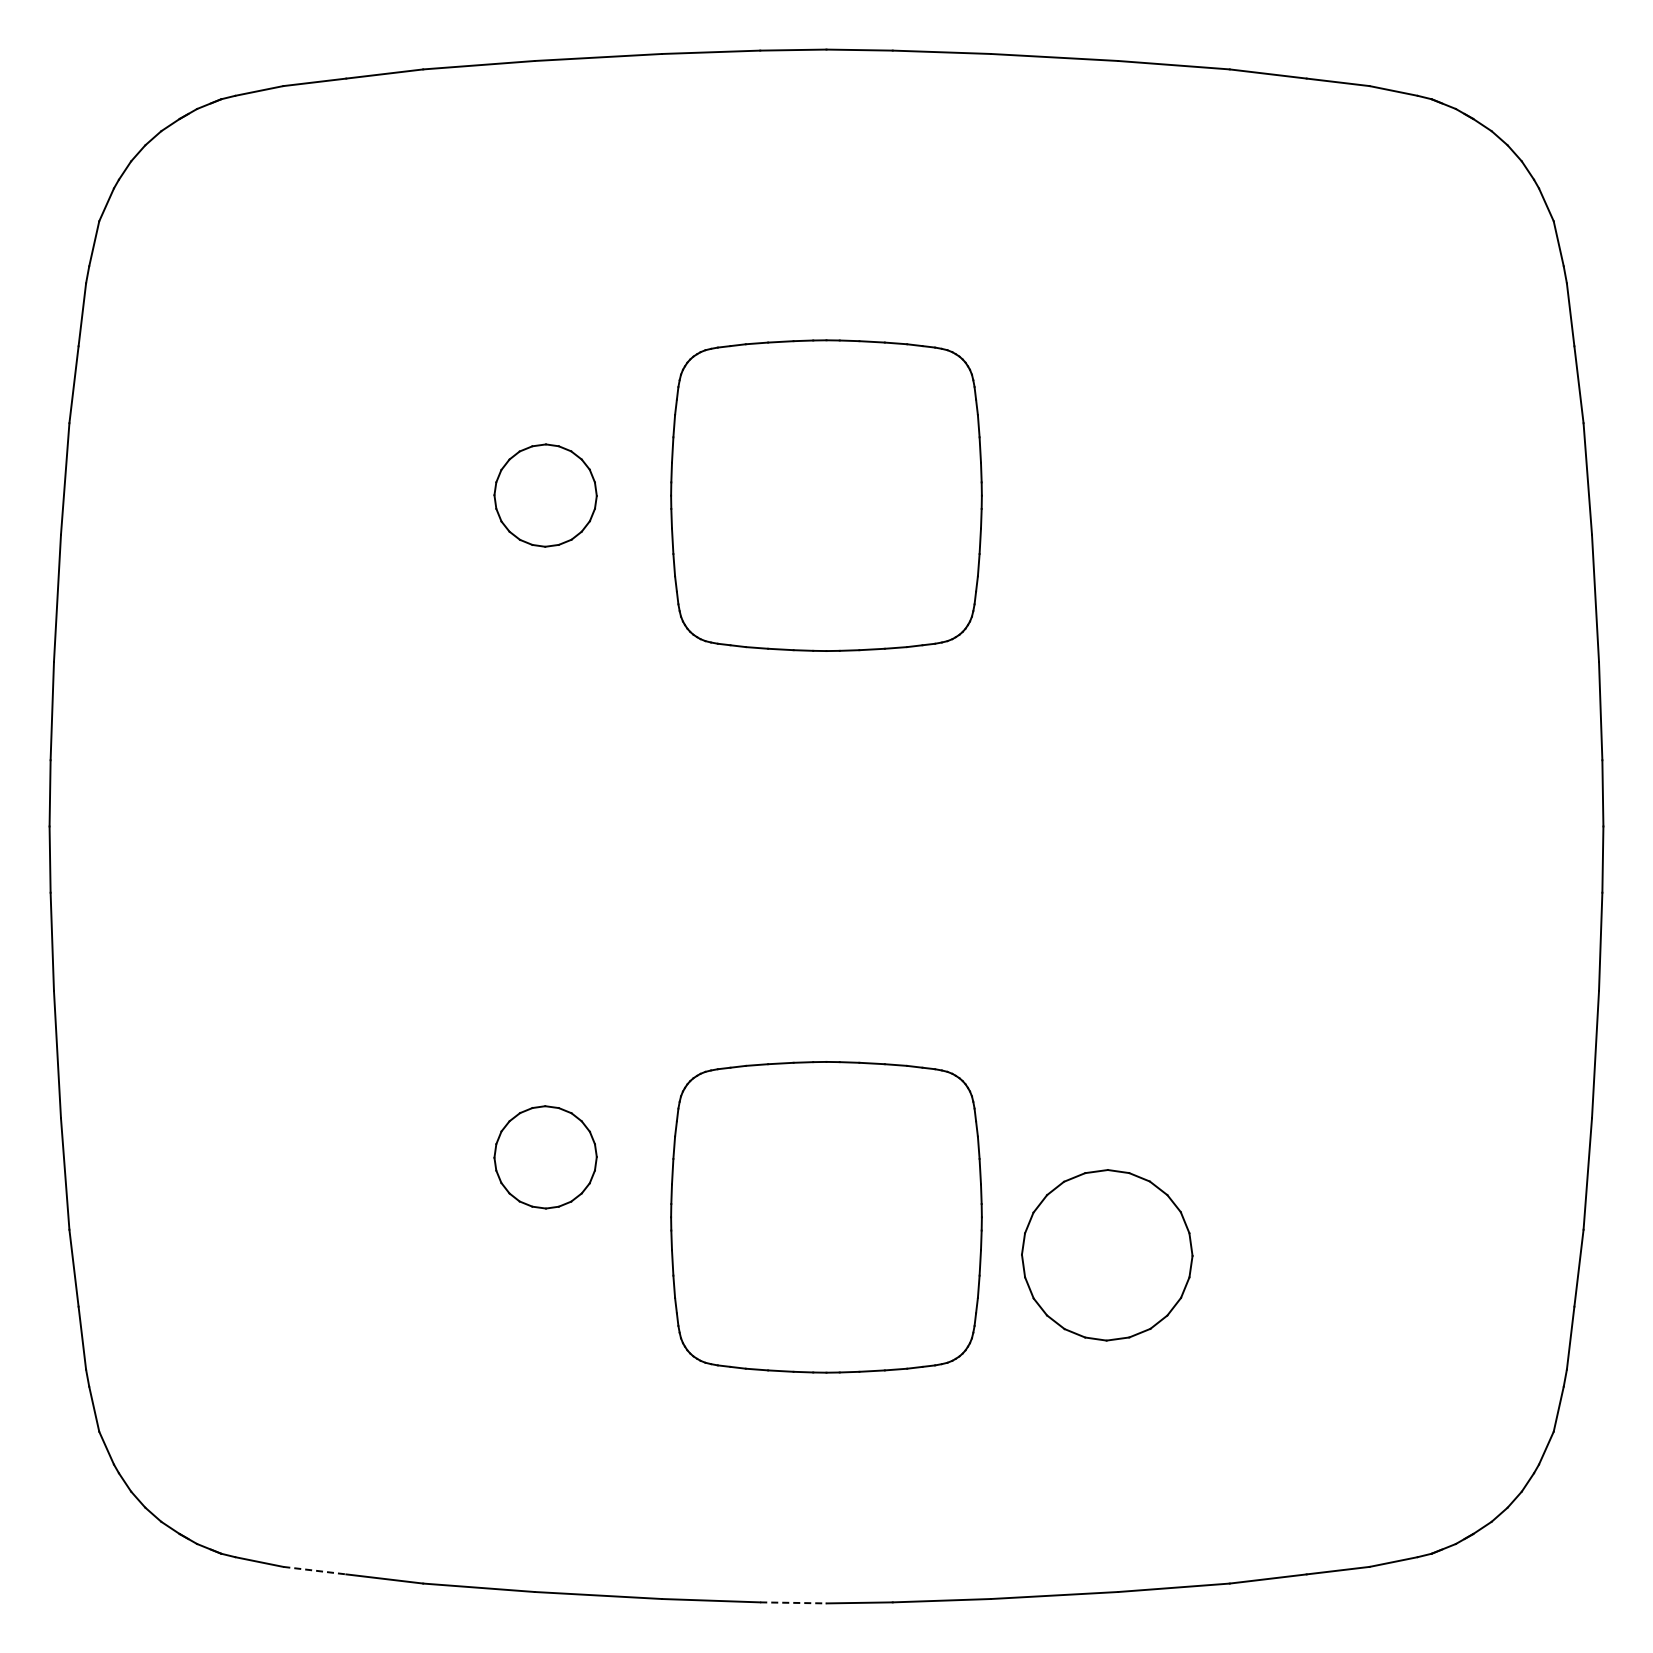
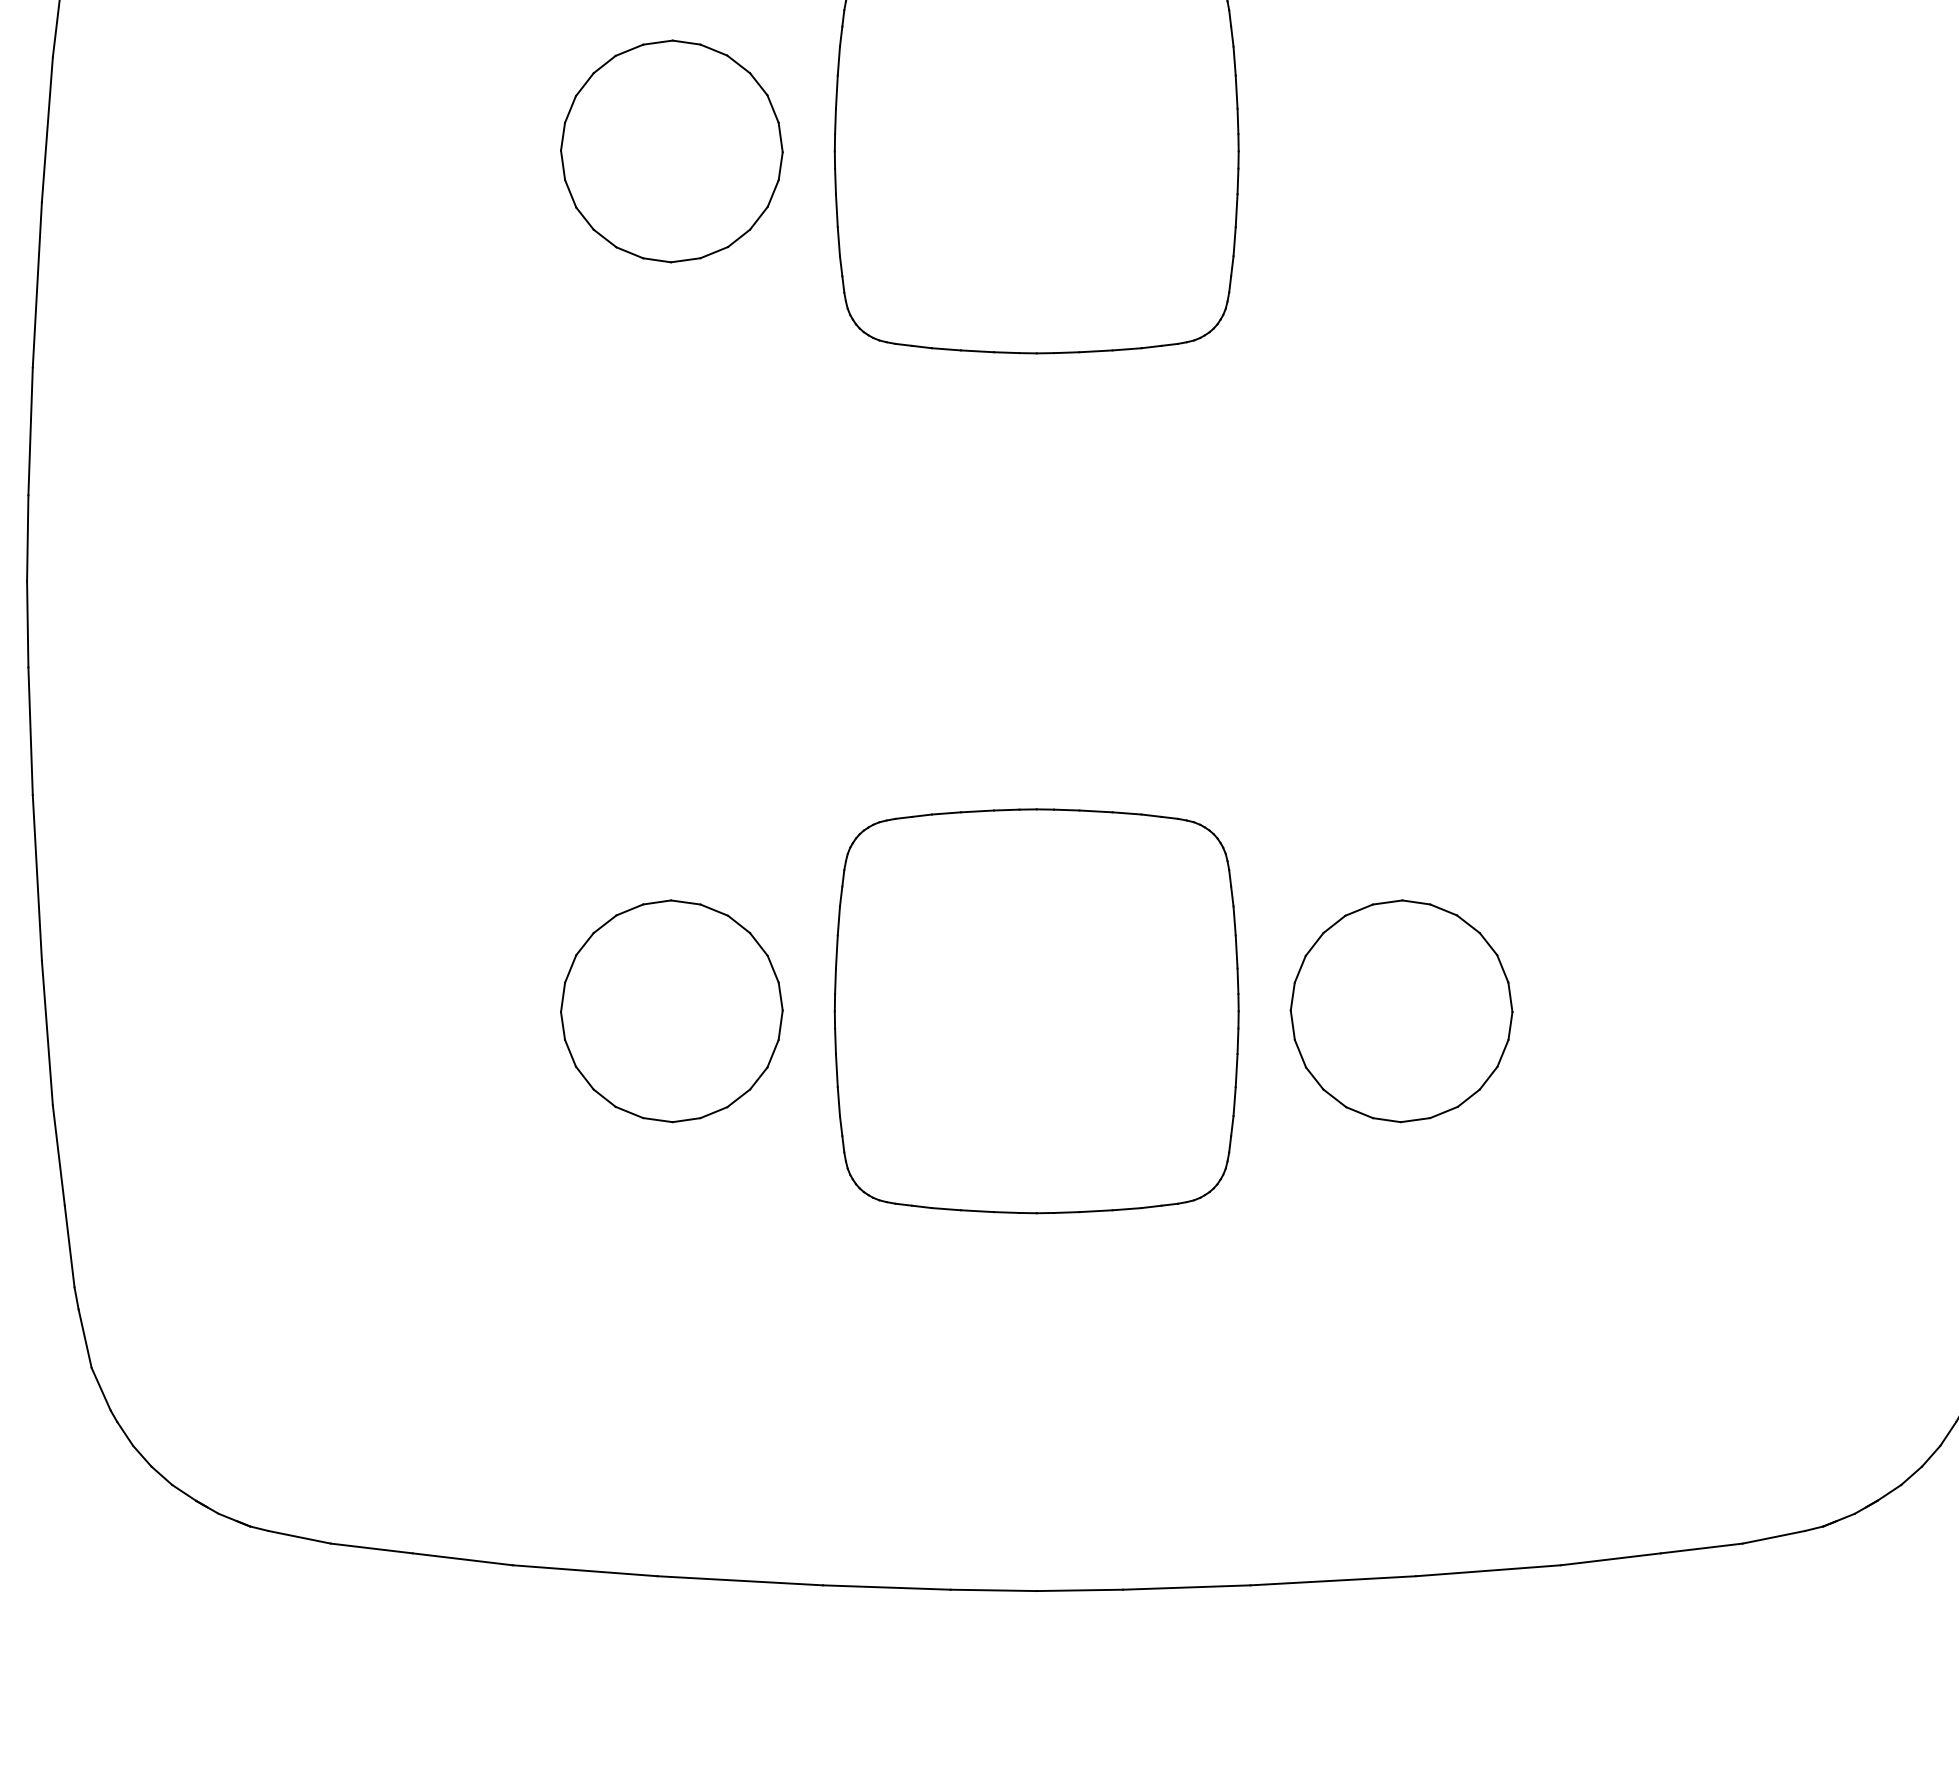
part: (545, 495) -> (671, 151), size x1.67
part: (545, 1157) -> (671, 1011), size x1.67
part: (826, 1217) -> (1036, 1011), moved
part: (1107, 1255) -> (1401, 1011), moved
line: (314, 1570) -> (371, 1548), dashed -> solid
line: (793, 1602) -> (993, 1589), dashed -> solid

